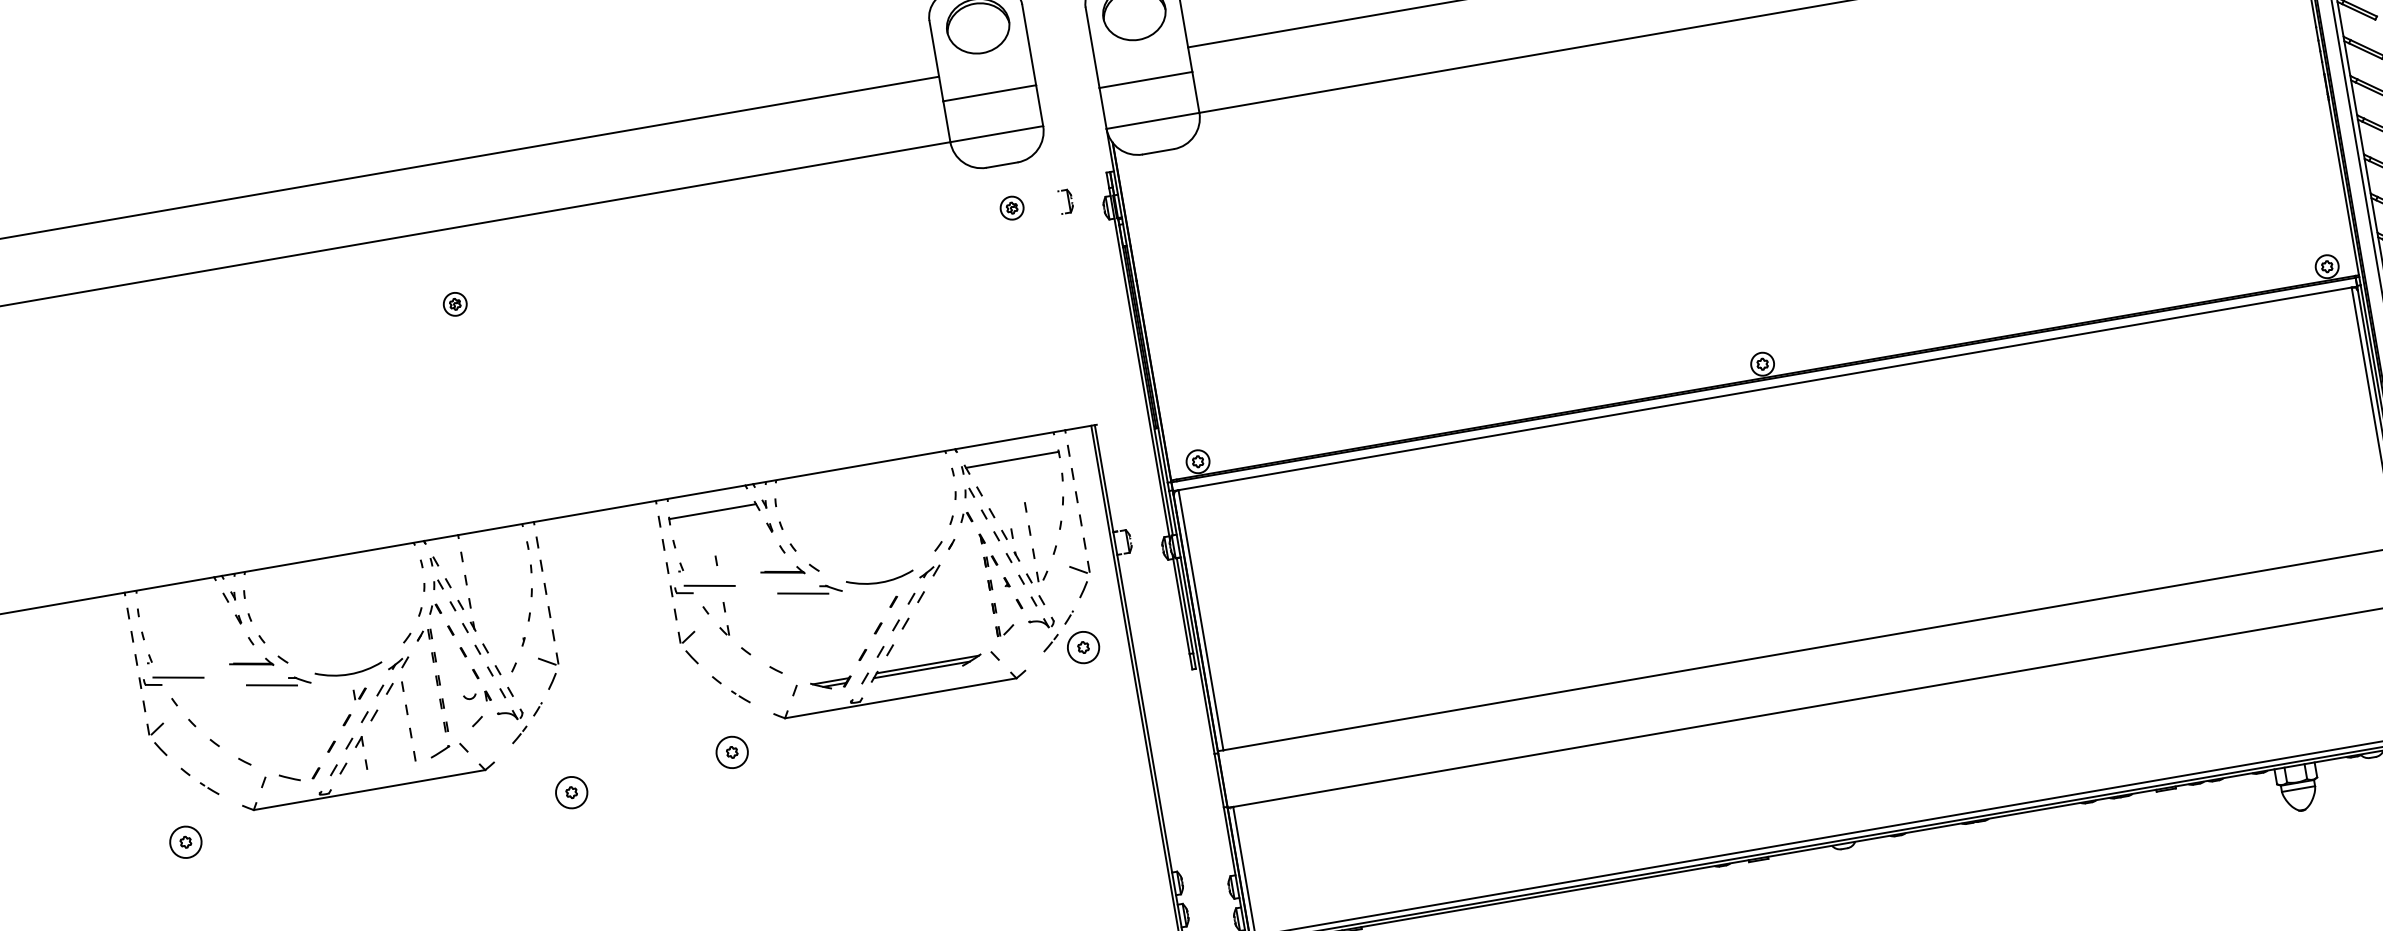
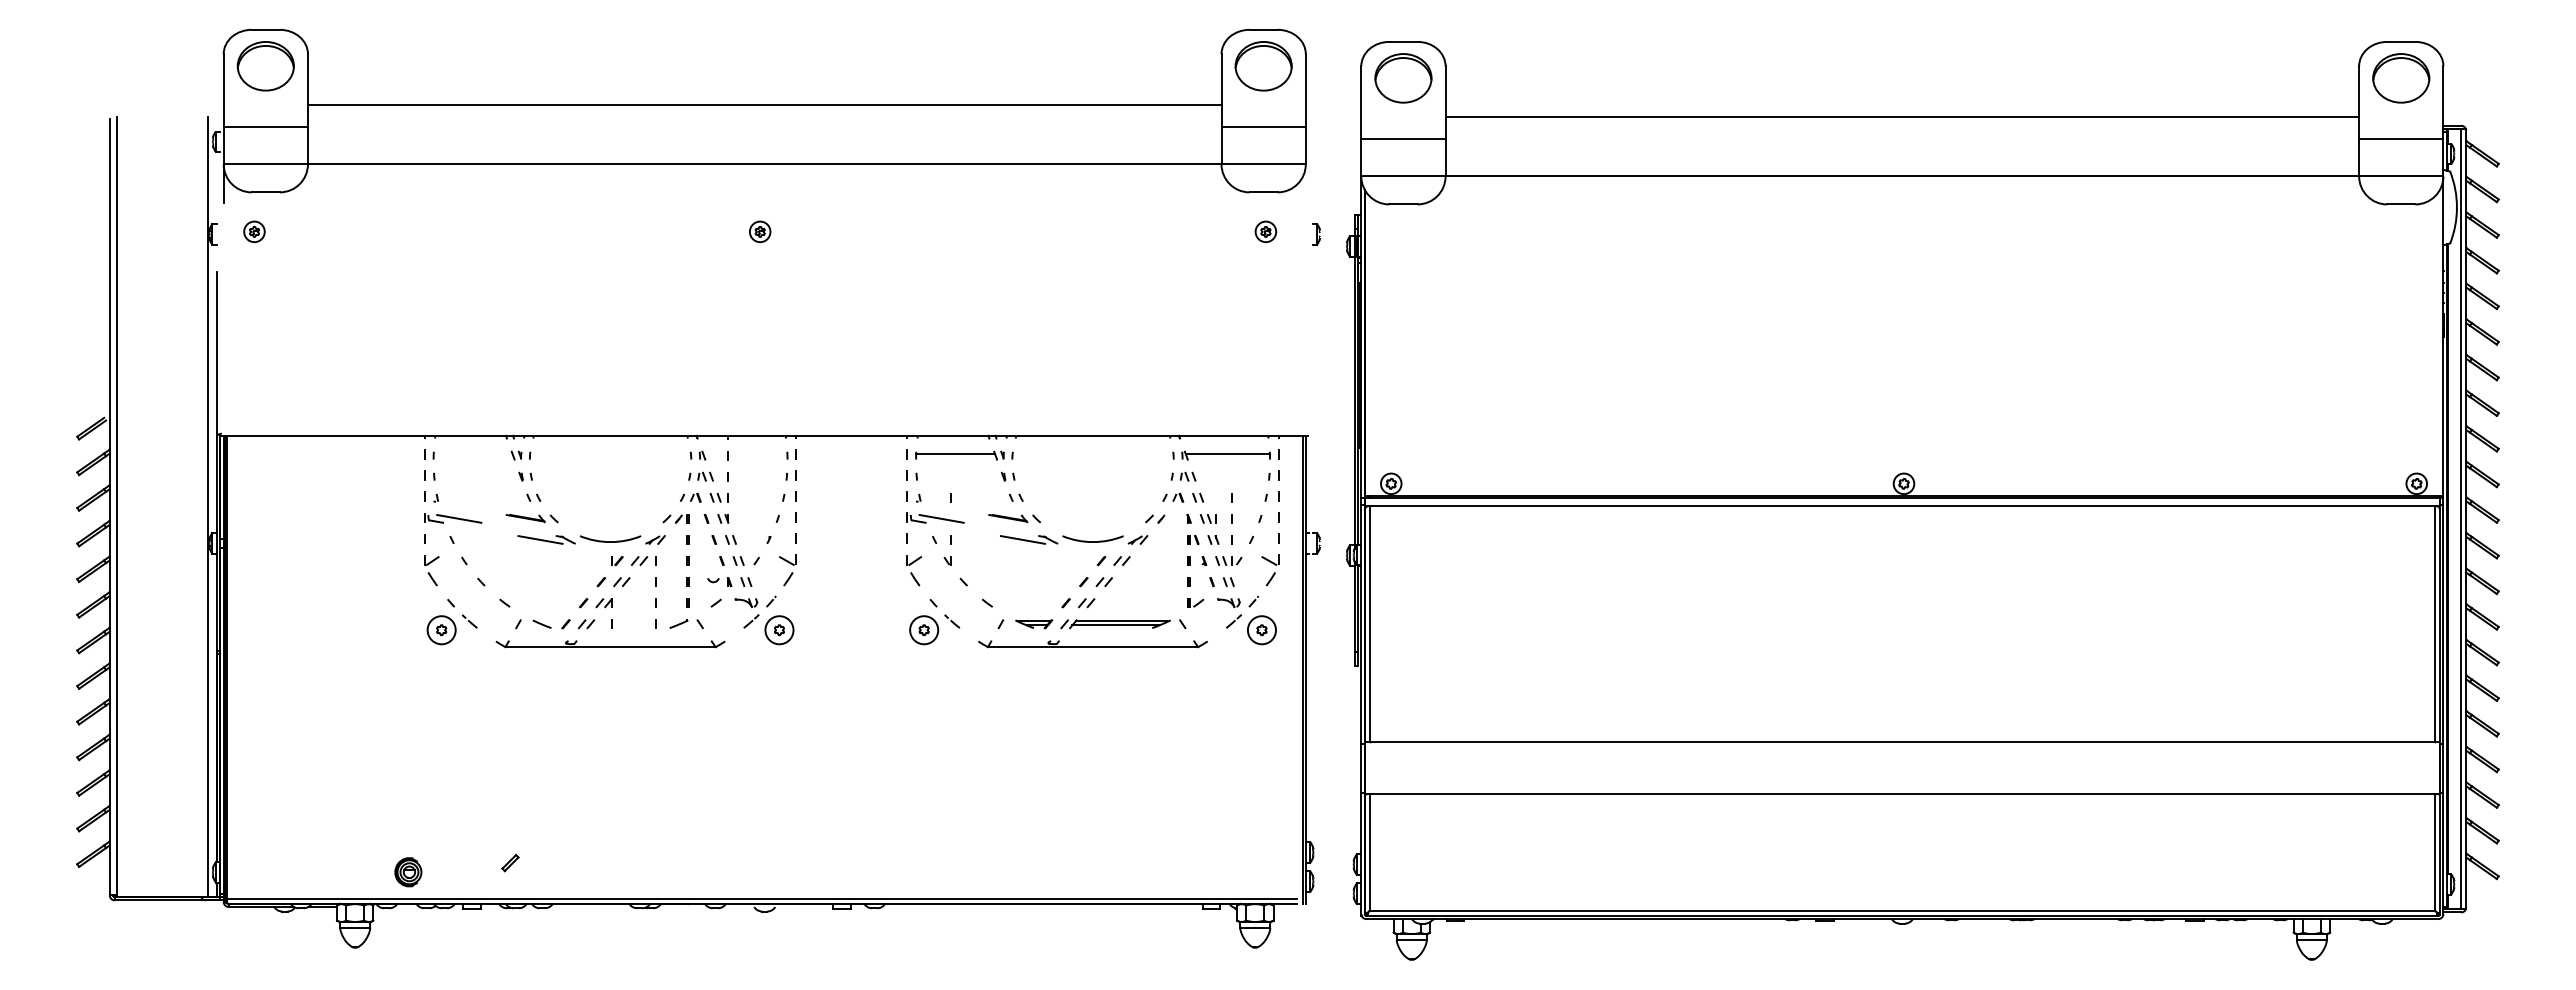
part: (732, 752) -> (924, 630), moved
part: (571, 792) -> (779, 630), moved
part: (185, 842) -> (441, 630), moved

